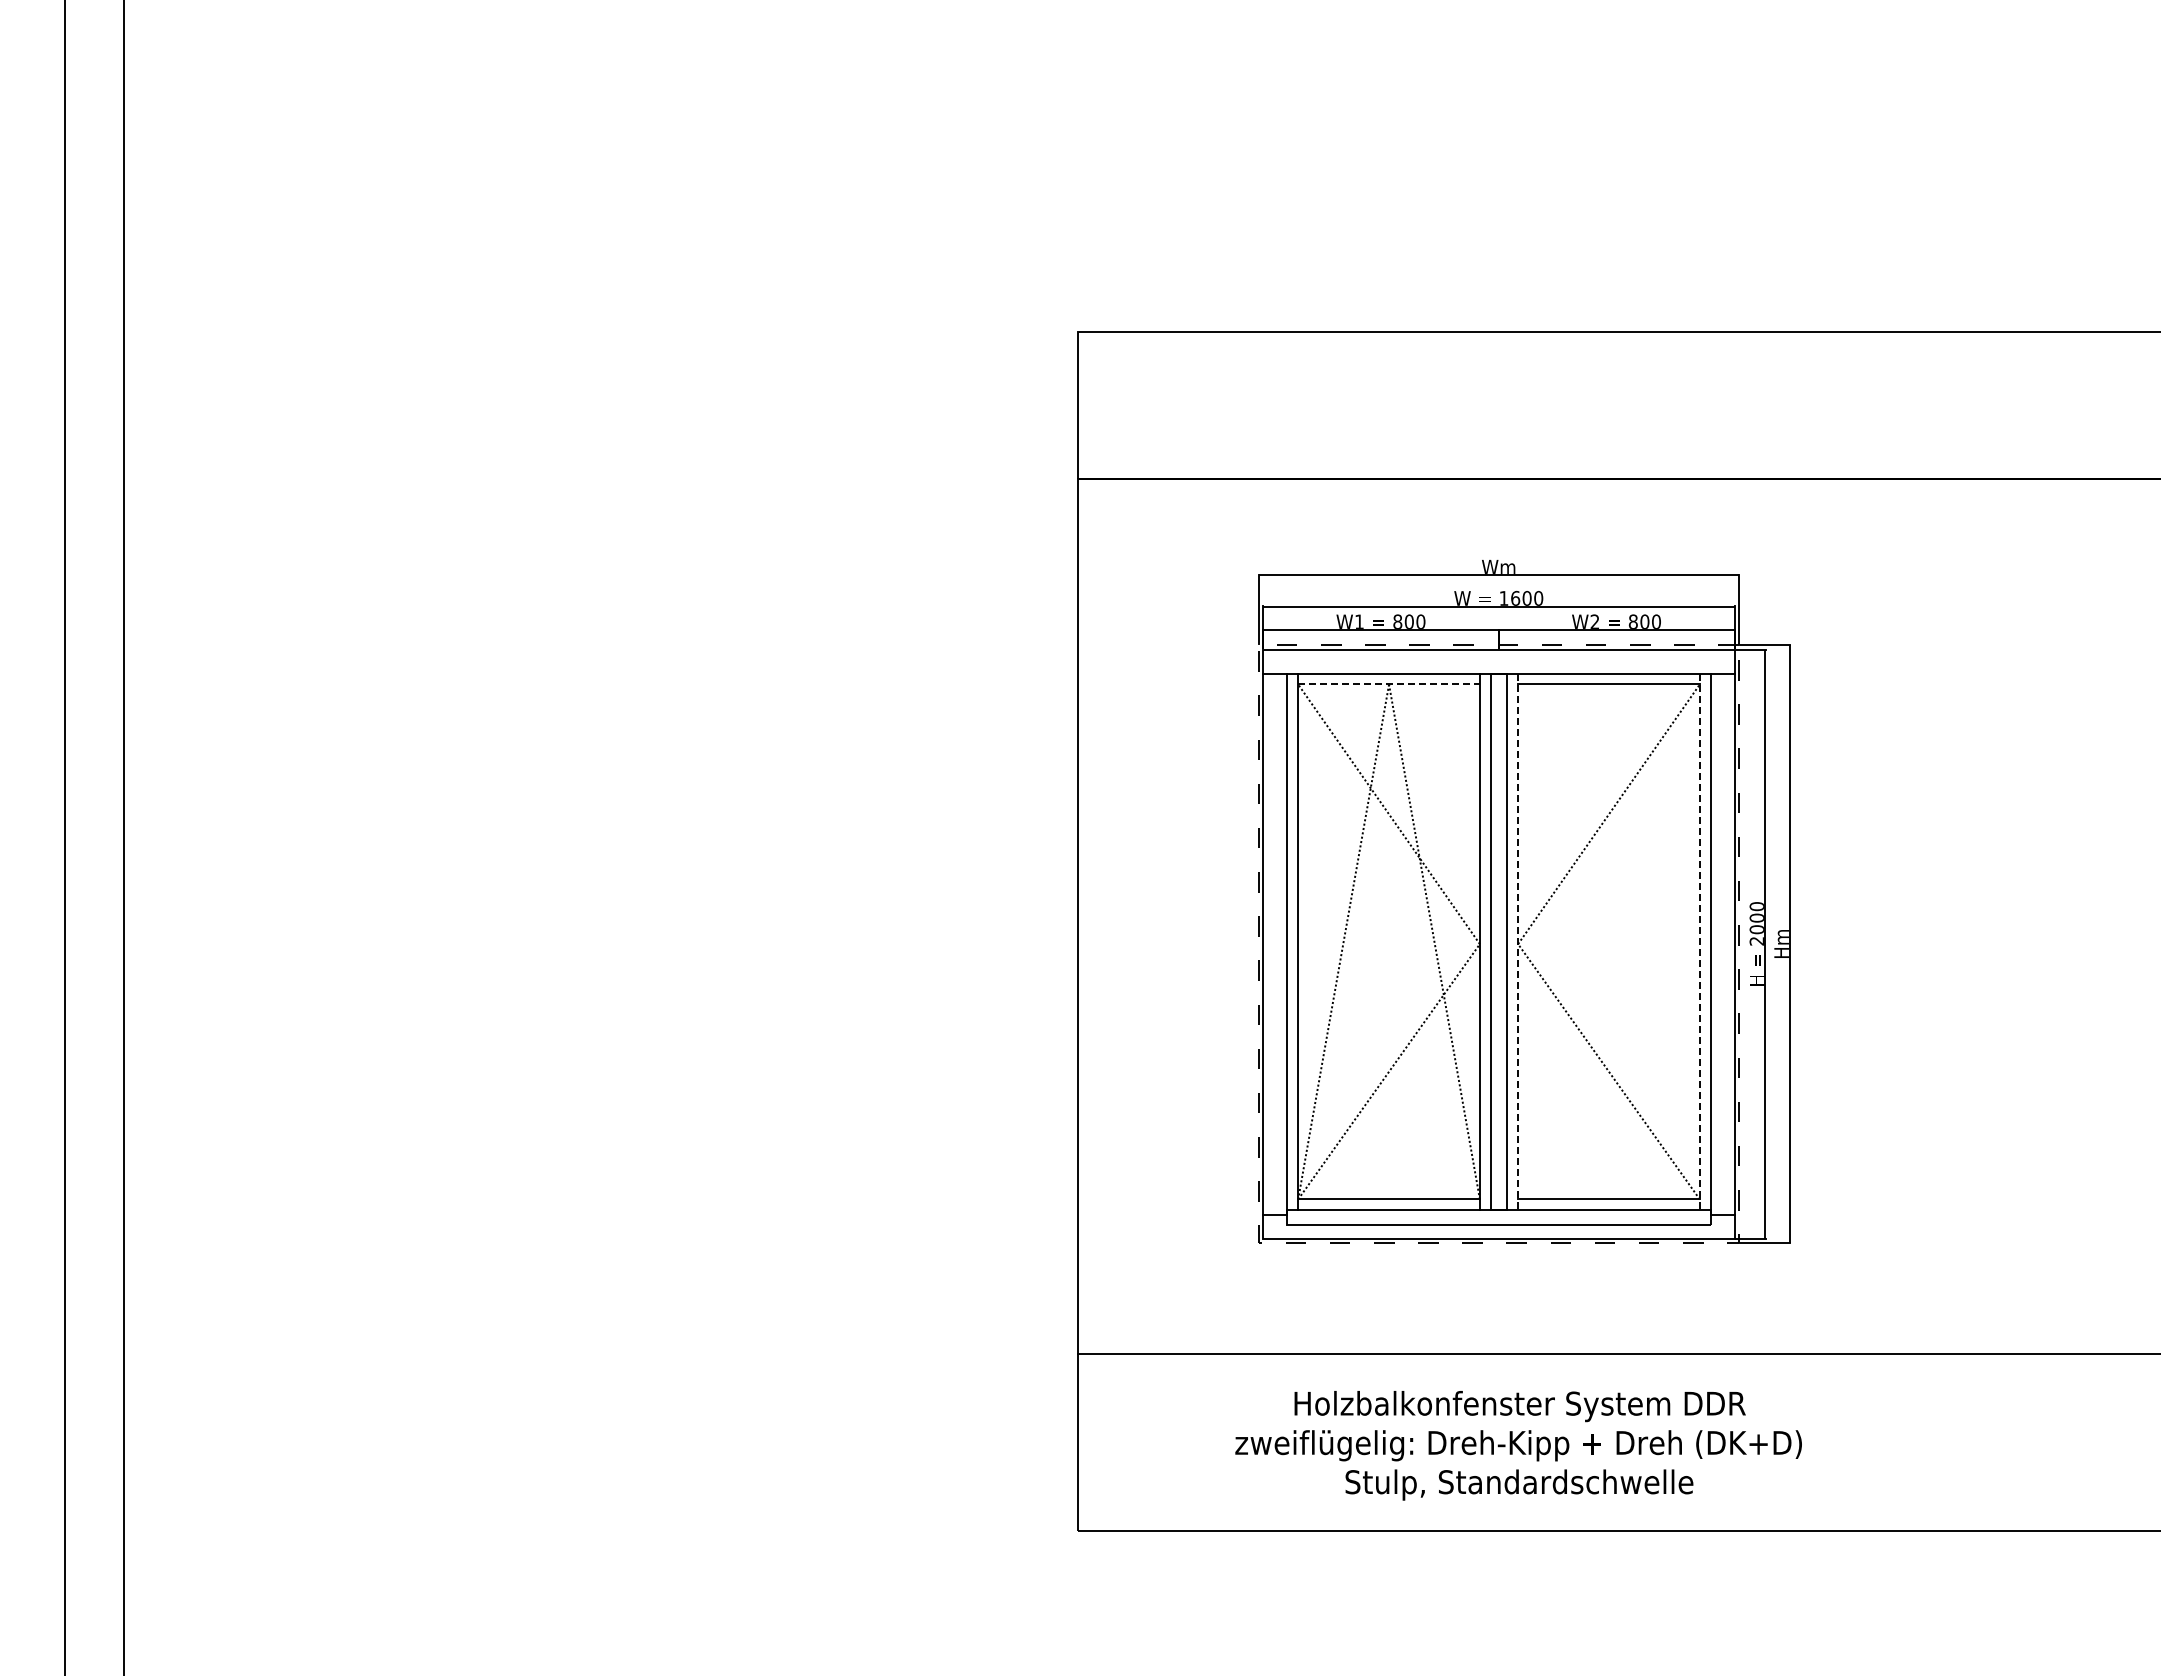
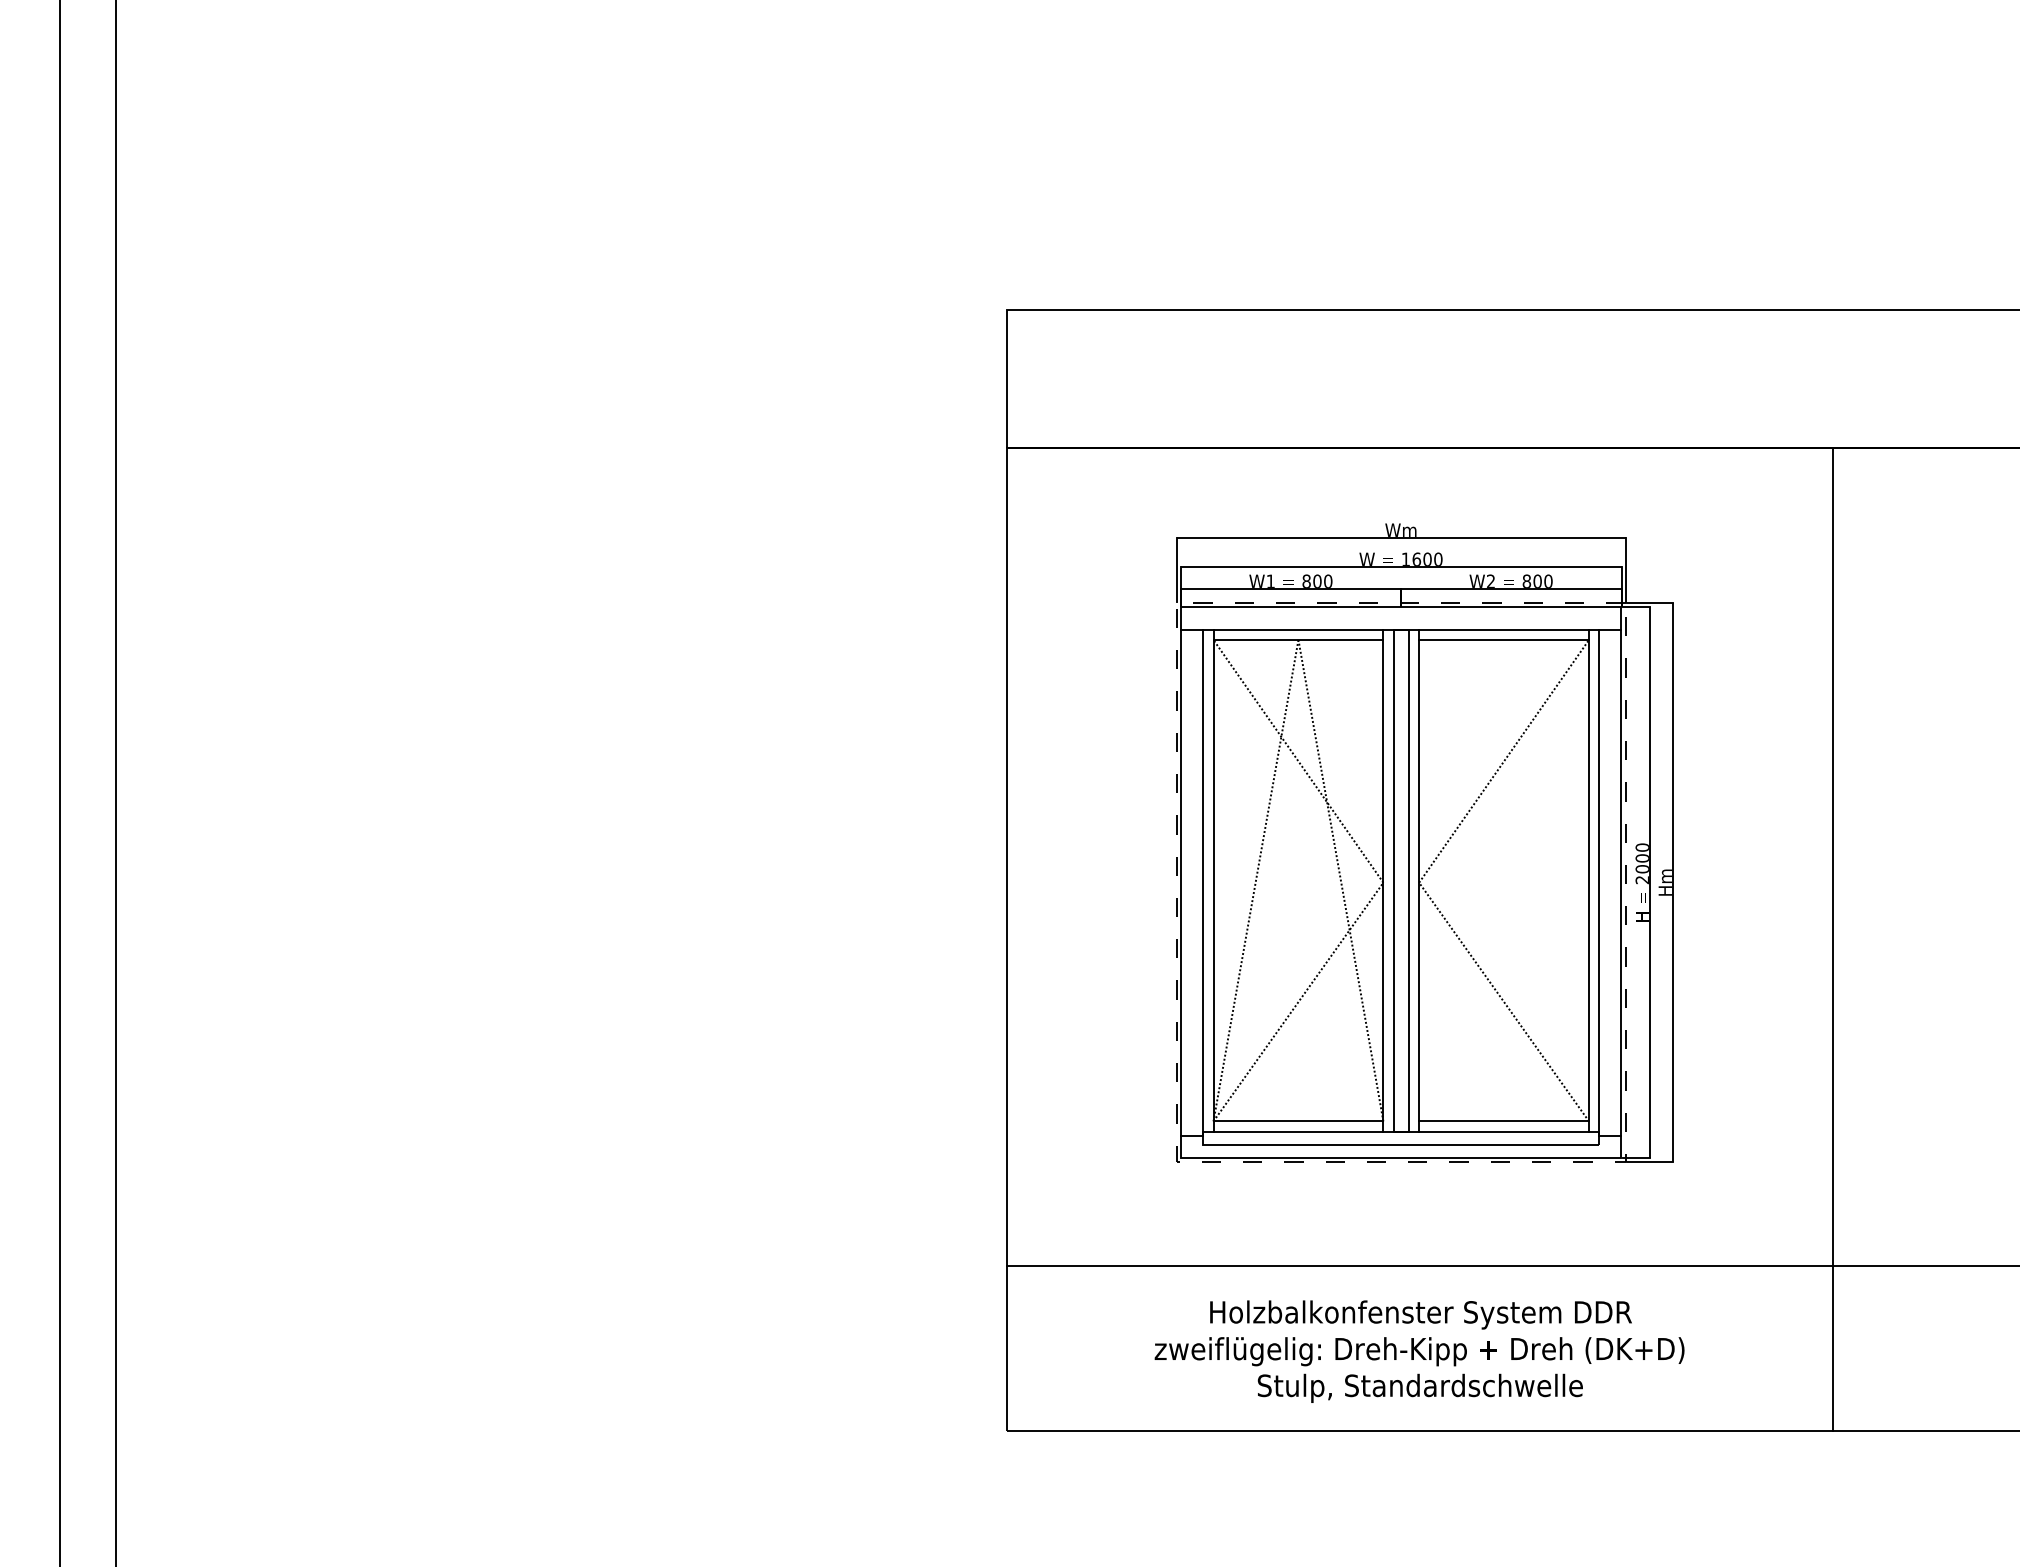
line: (1389, 684) -> (1298, 639), dashed -> solid
line: (1518, 942) -> (1419, 881), dashed -> solid
line: (1699, 942) -> (1588, 881), dashed -> solid
line: (1961, 1004) -> (1833, 939), added

